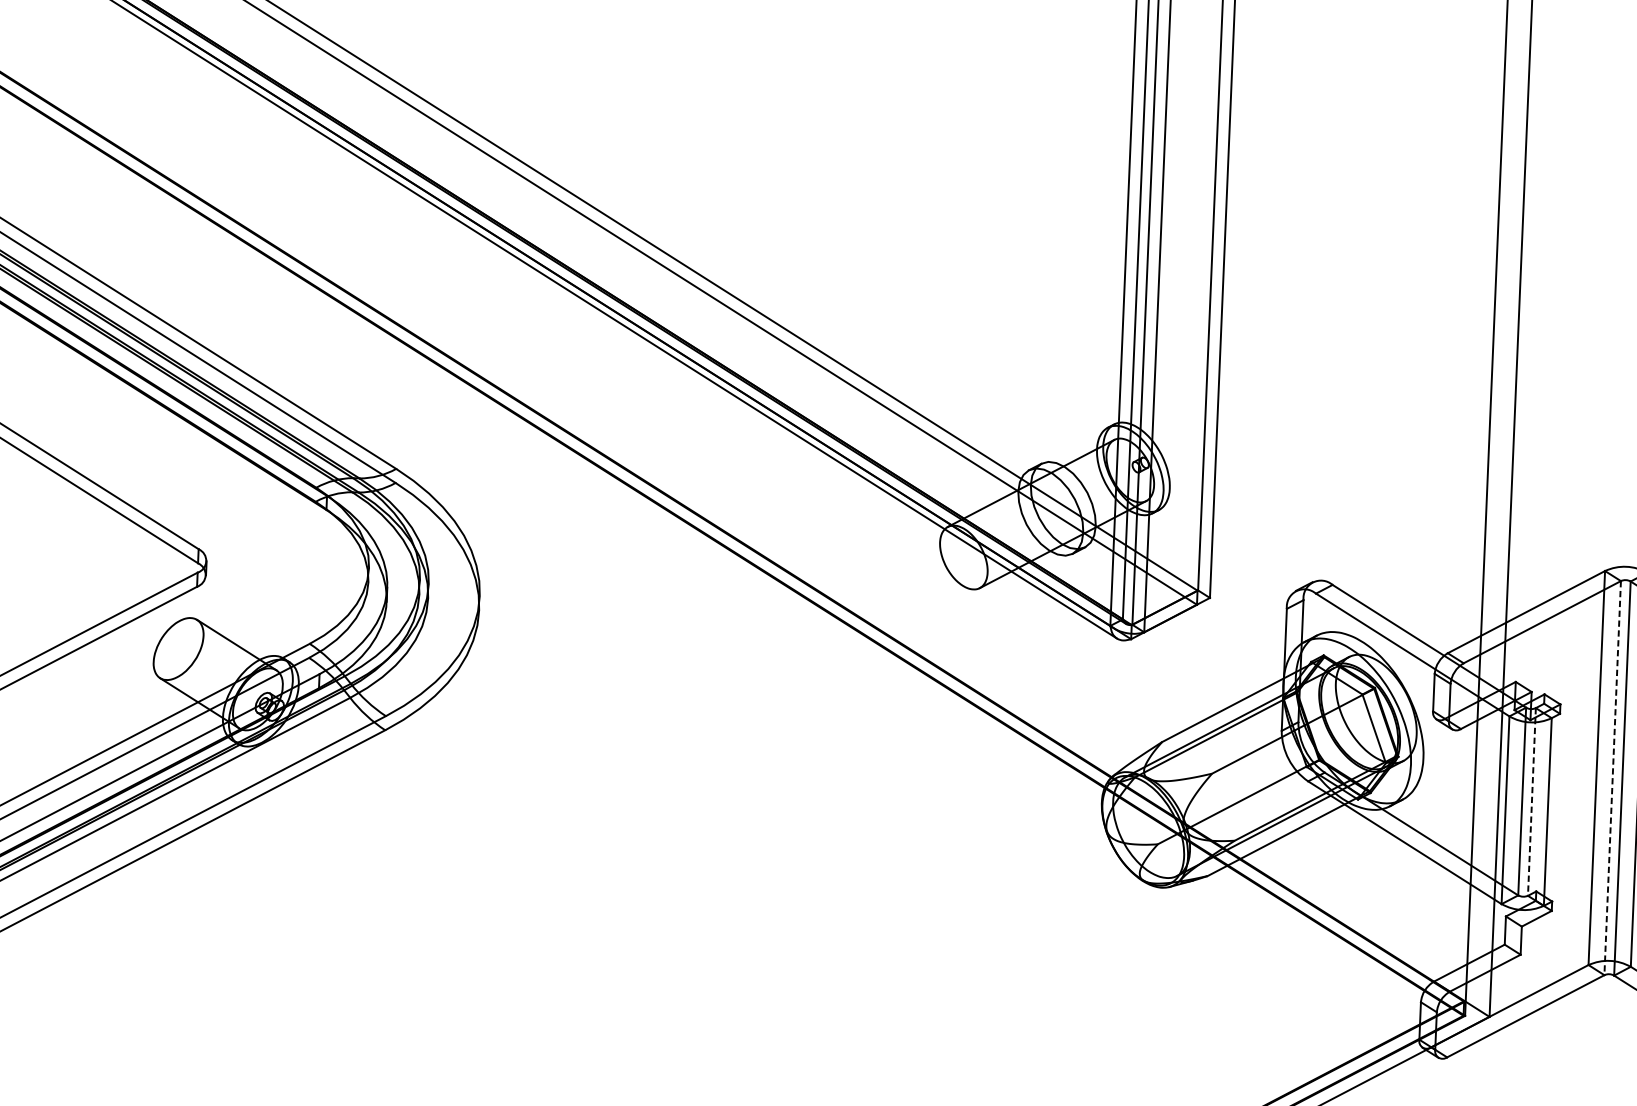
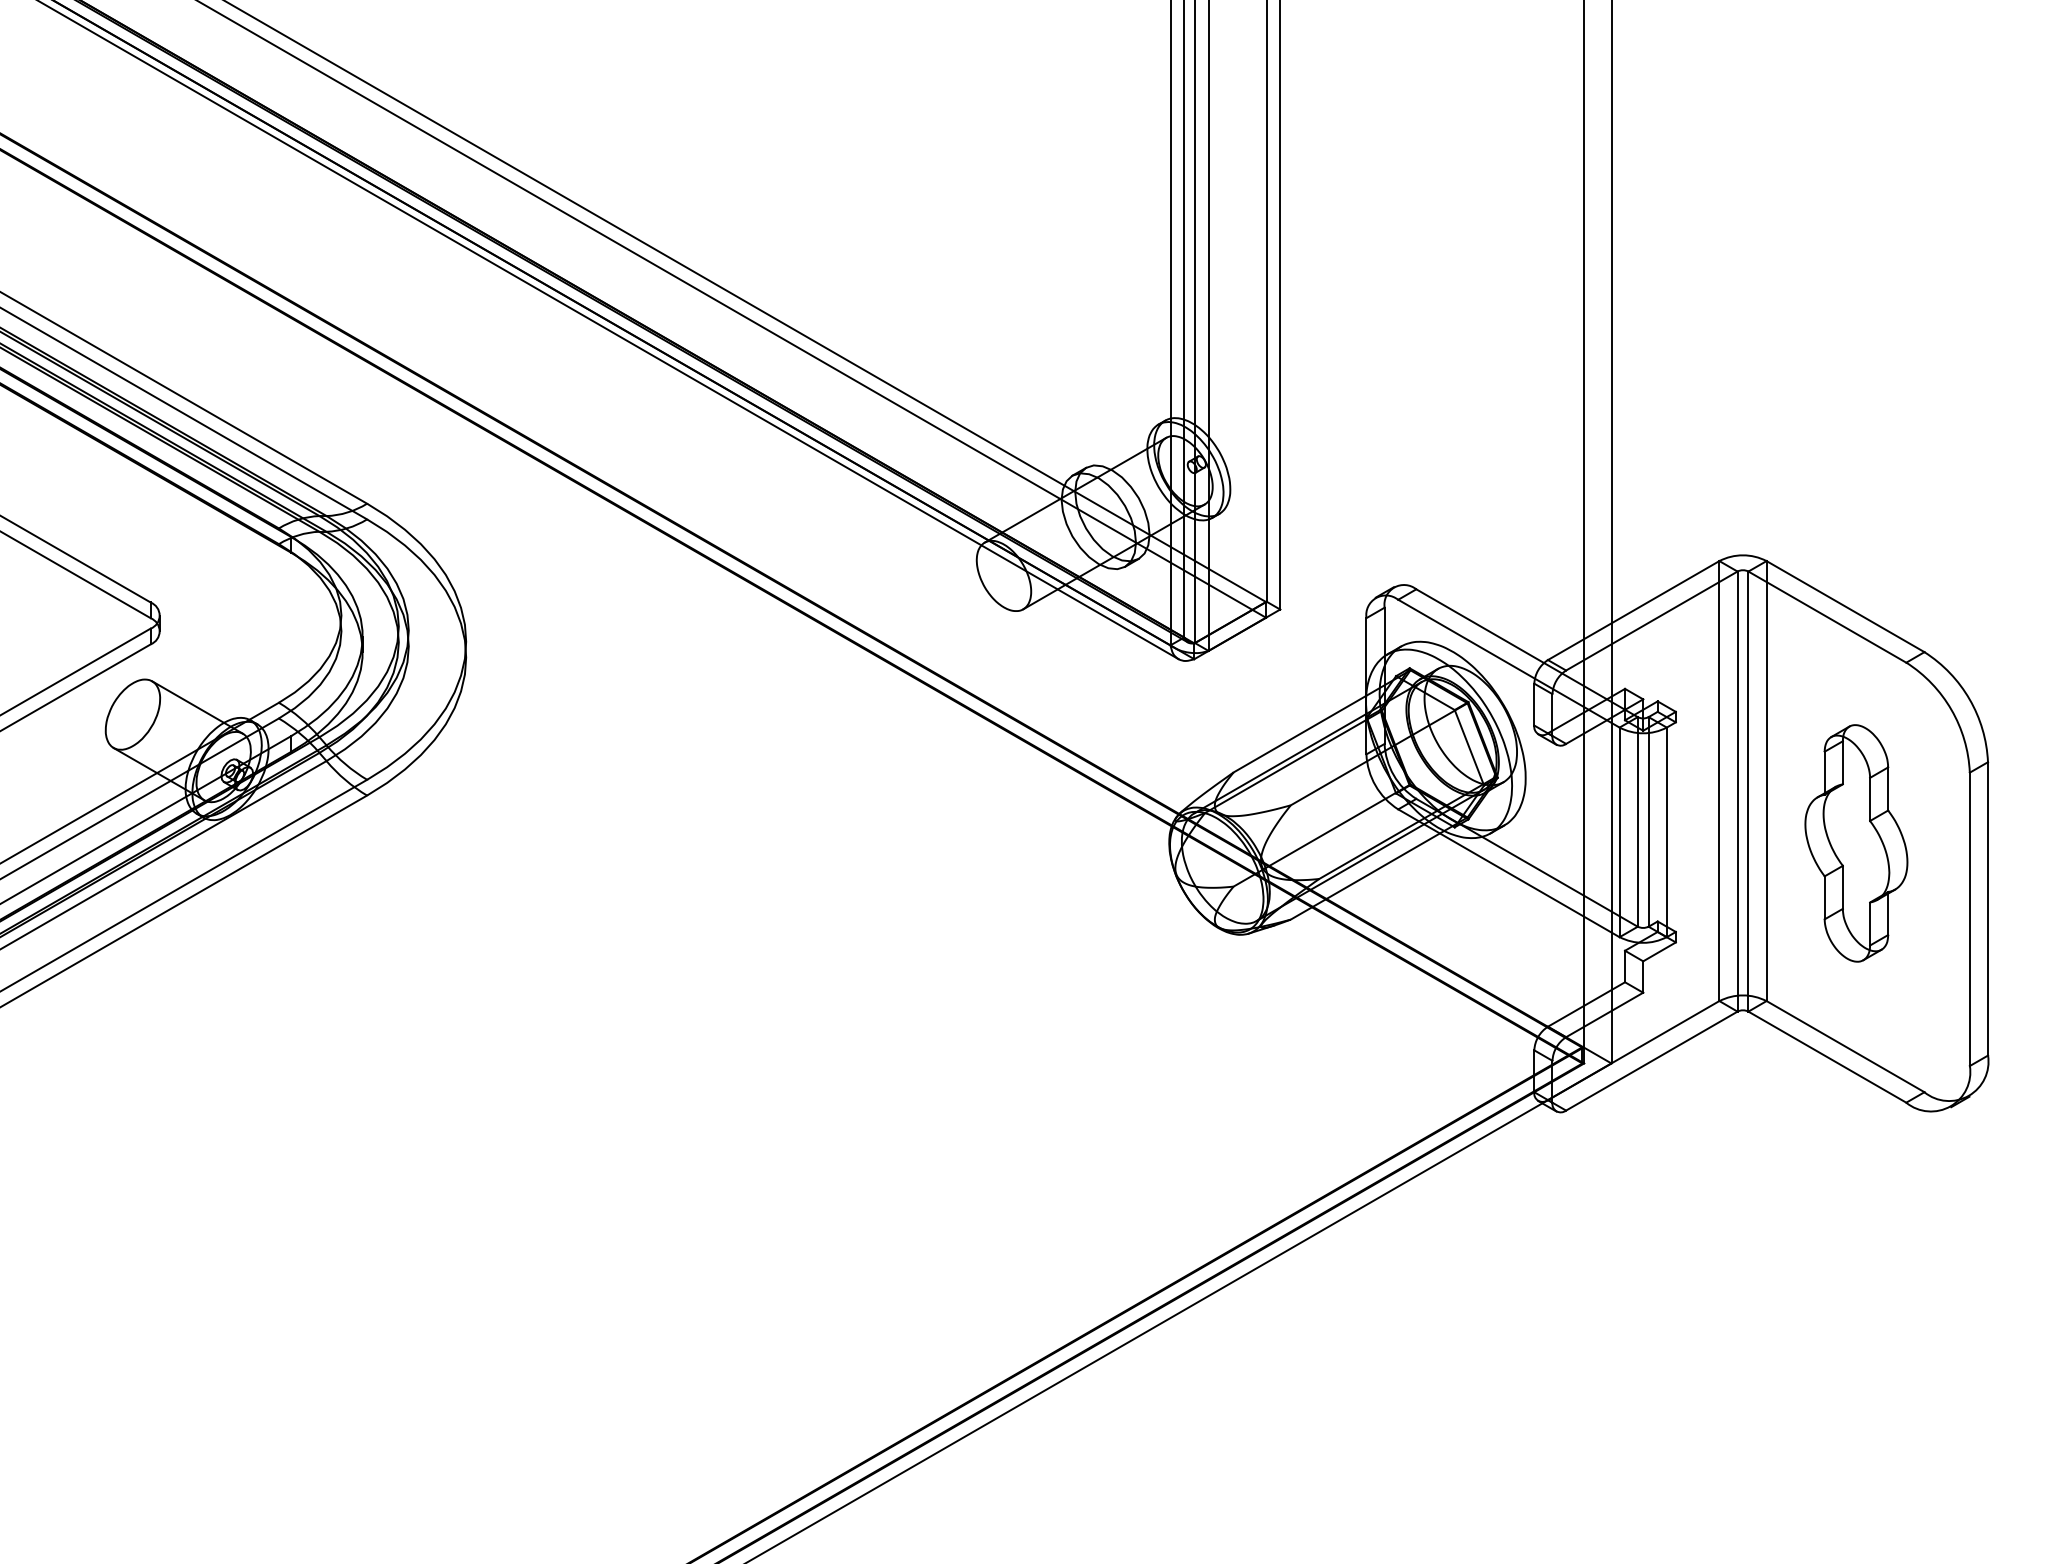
line: (1612, 778) -> (1737, 792), dashed -> solid
line: (1531, 801) -> (1648, 821), dashed -> solid

